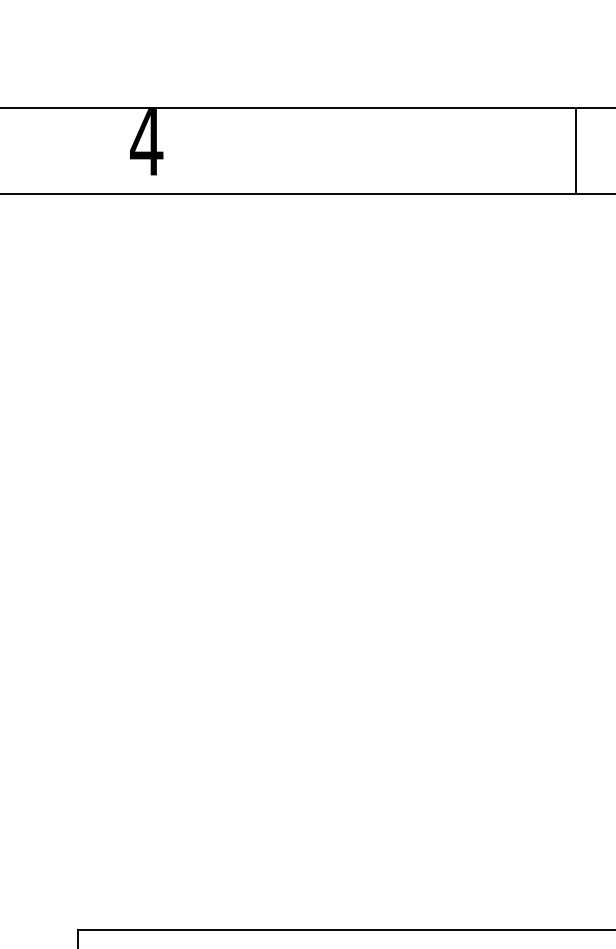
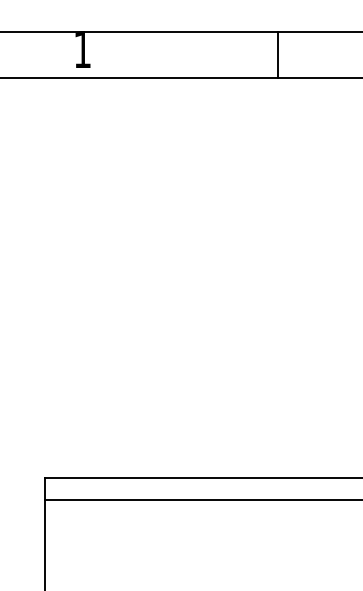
text: (146, 143) -> (82, 50), 4 -> 1
line: (577, 150) -> (278, 54), moved

